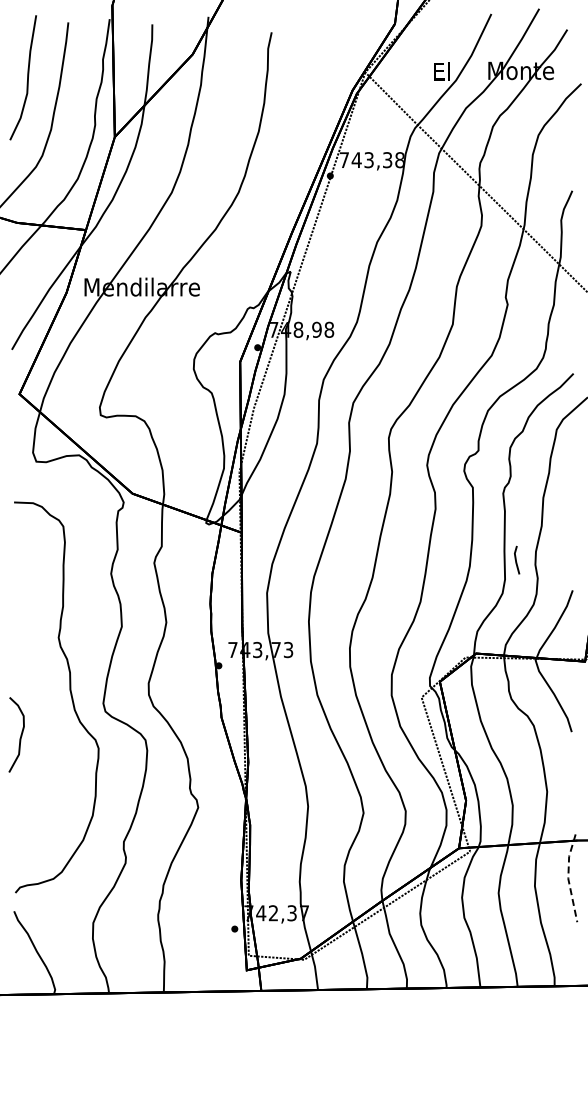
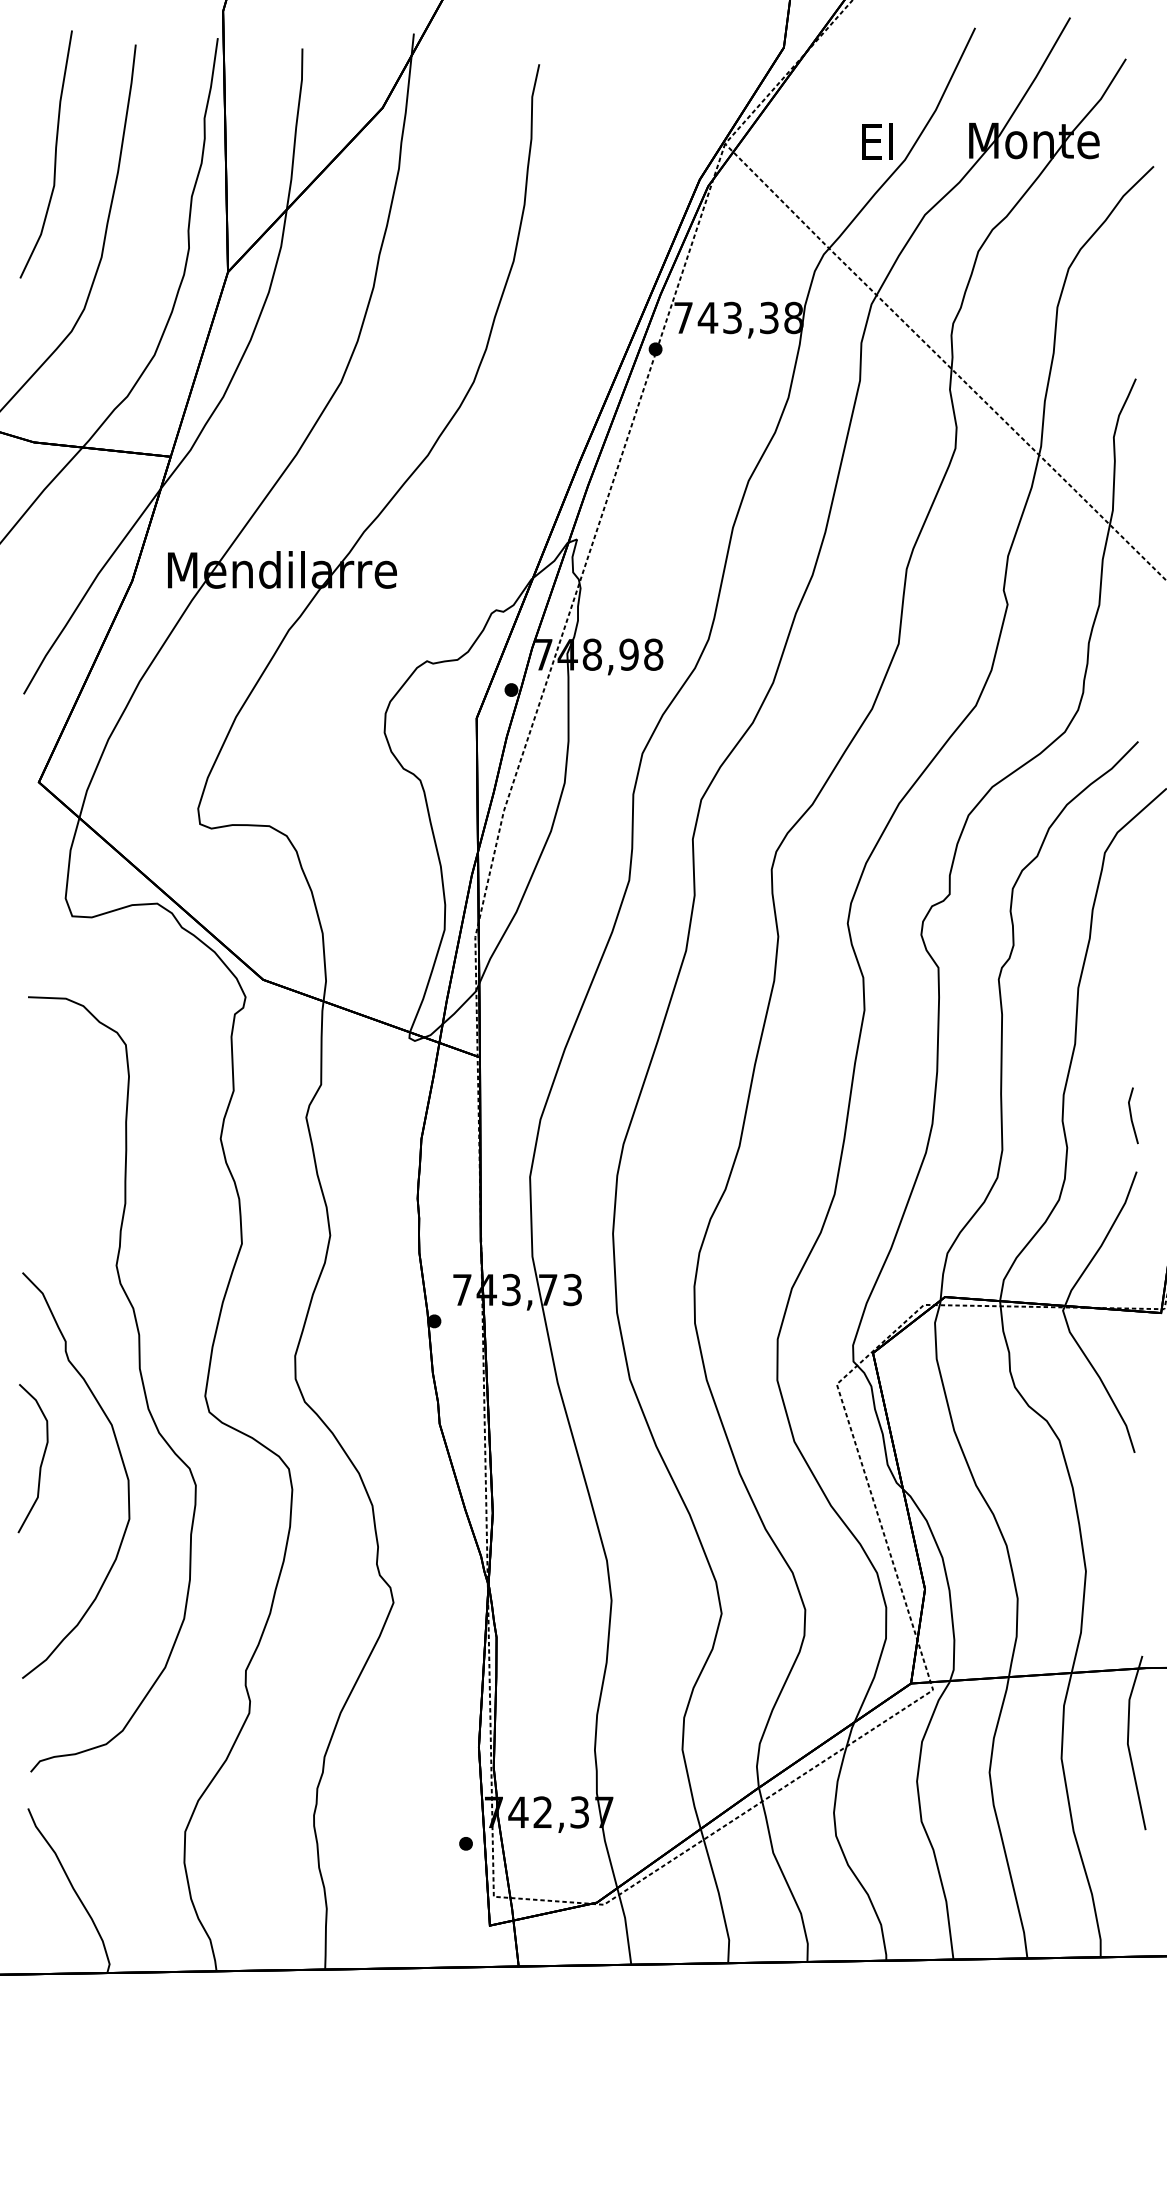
line: (516, 559) -> (1132, 1114), moved
curve: (60, 736) -> (120, 1461), added
line: (568, 877) -> (1128, 1741), dashed -> solid

